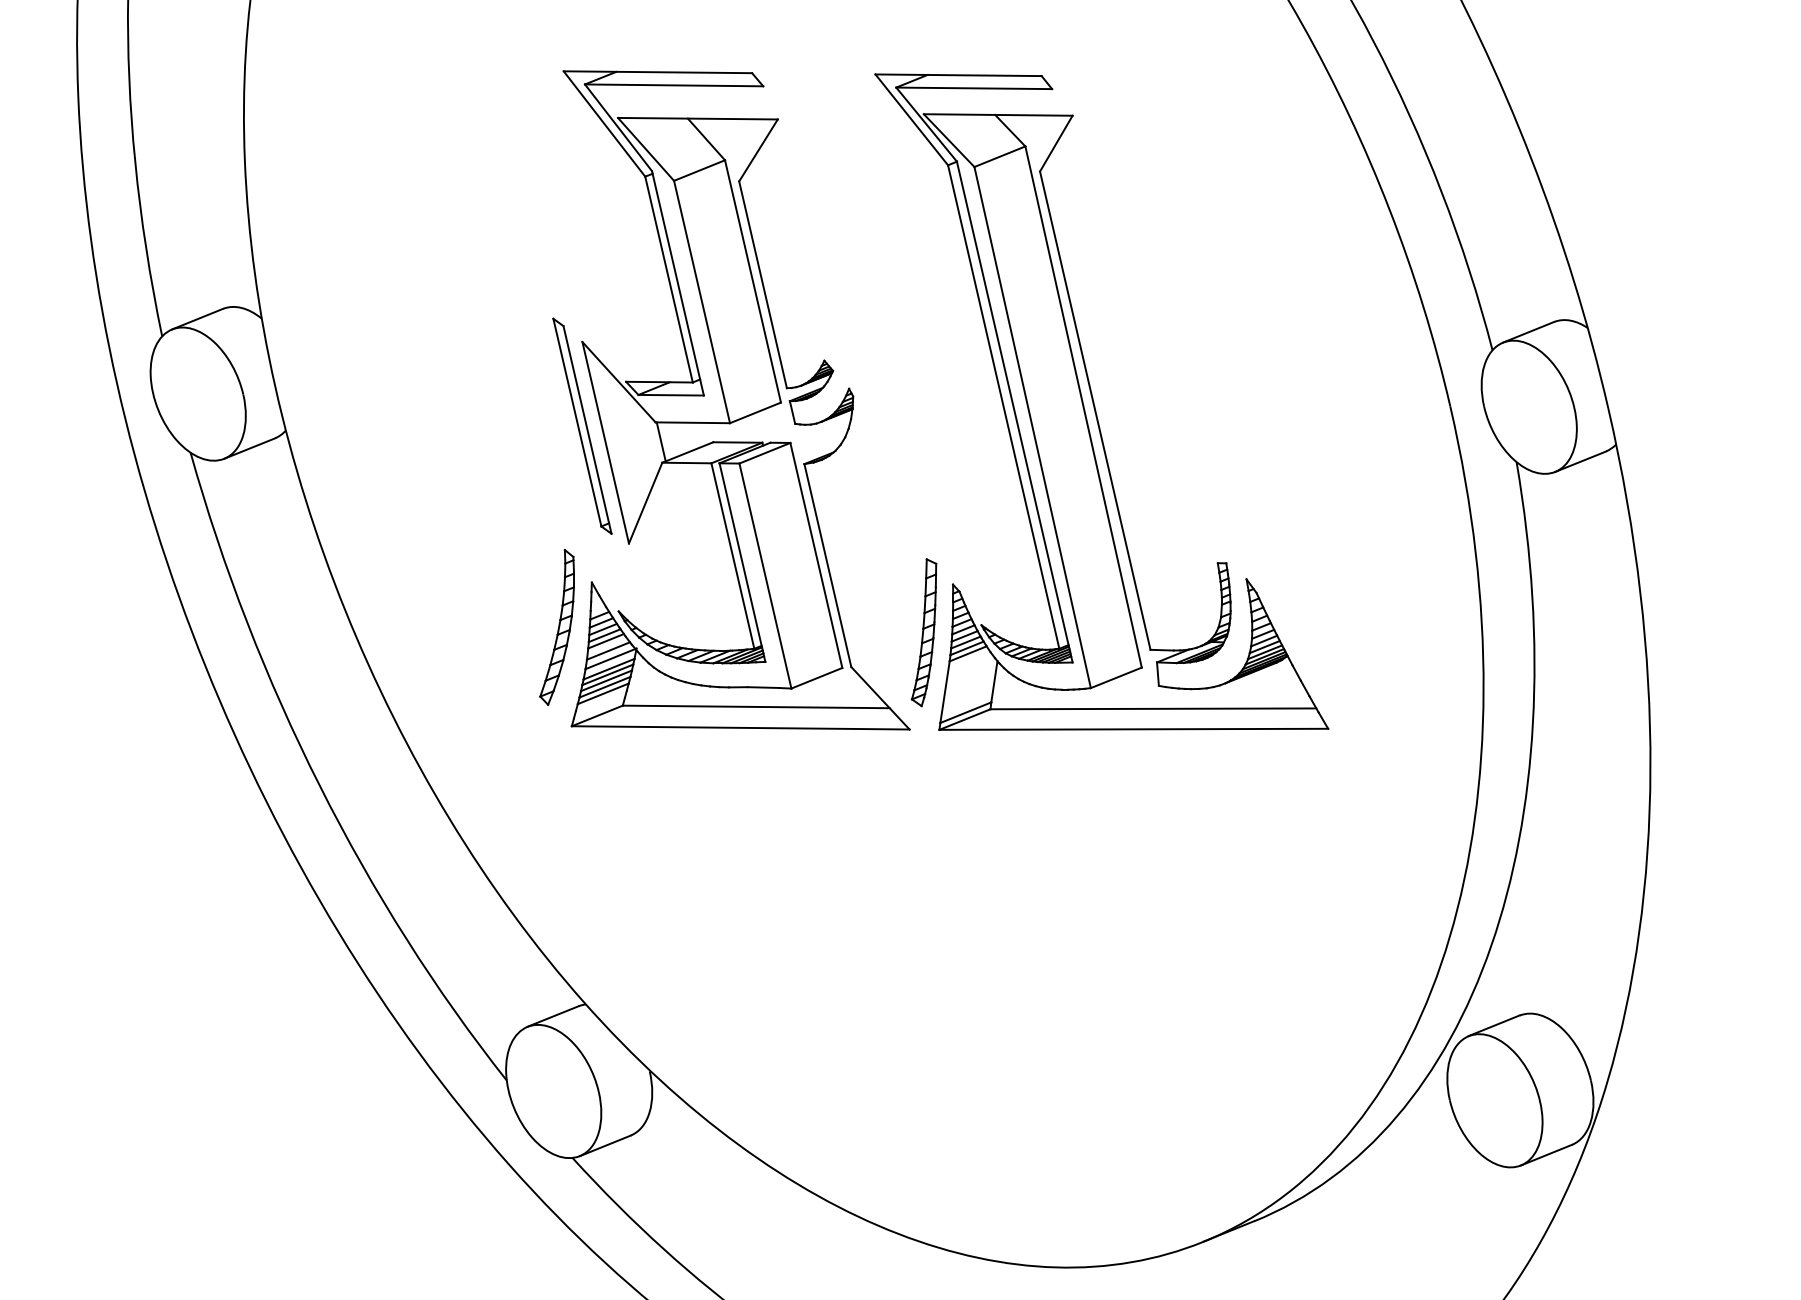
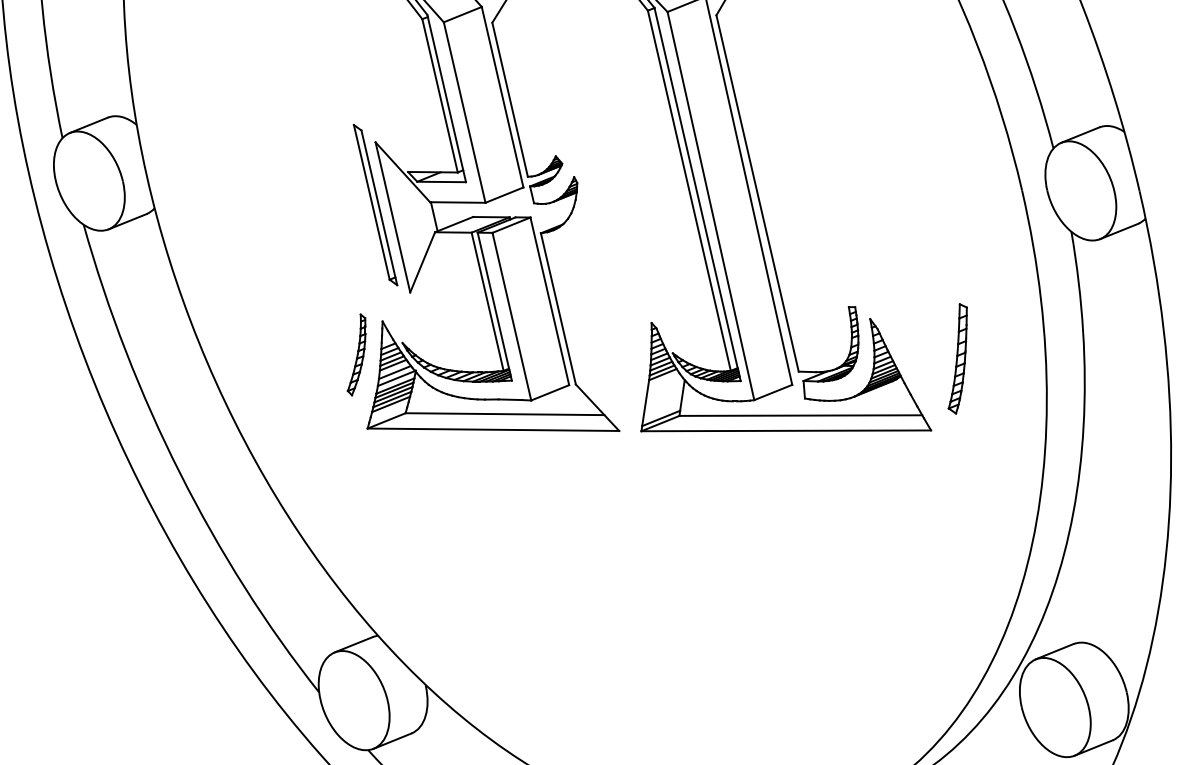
part: (556, 627) -> (356, 354), size x0.7
part: (923, 632) -> (957, 358), moved

